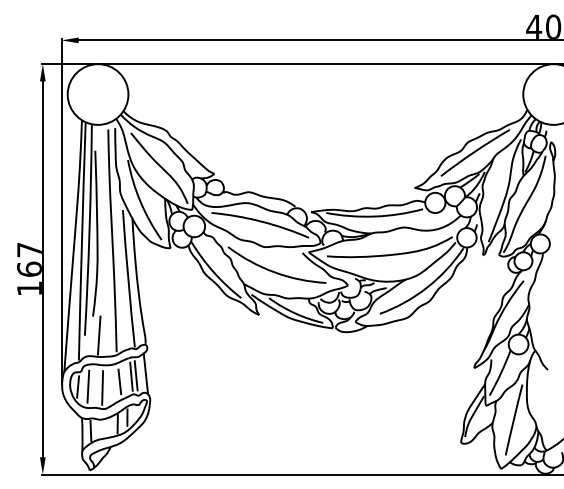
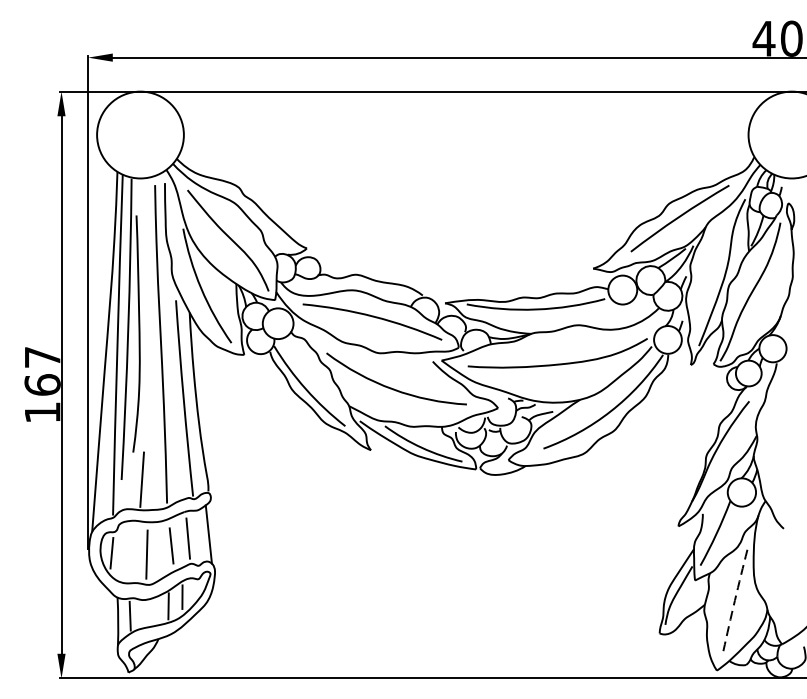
line: (135, 375) -> (194, 536), removed
line: (88, 386) -> (126, 552), removed
arc: (513, 419) -> (734, 599), solid -> dashed

